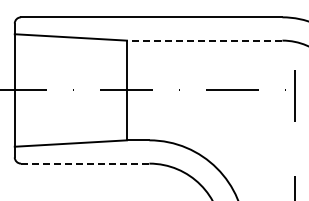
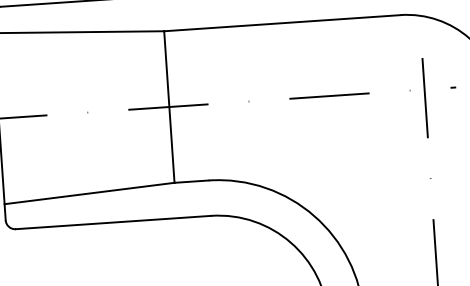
line: (204, 40) -> (282, 22), dashed -> solid
line: (85, 163) -> (113, 222), dashed -> solid

